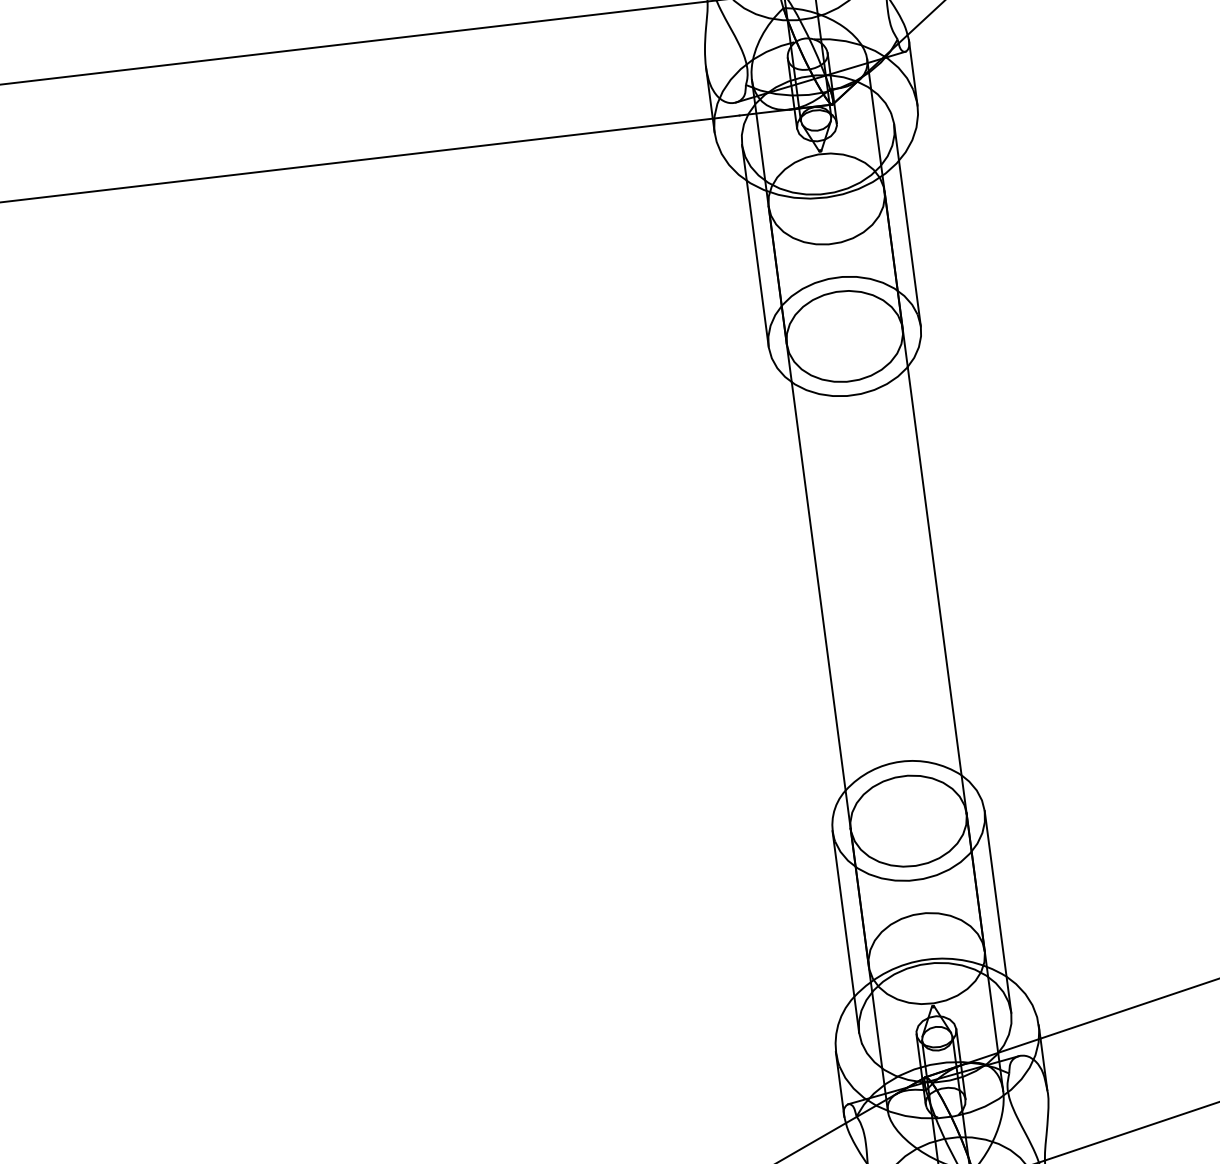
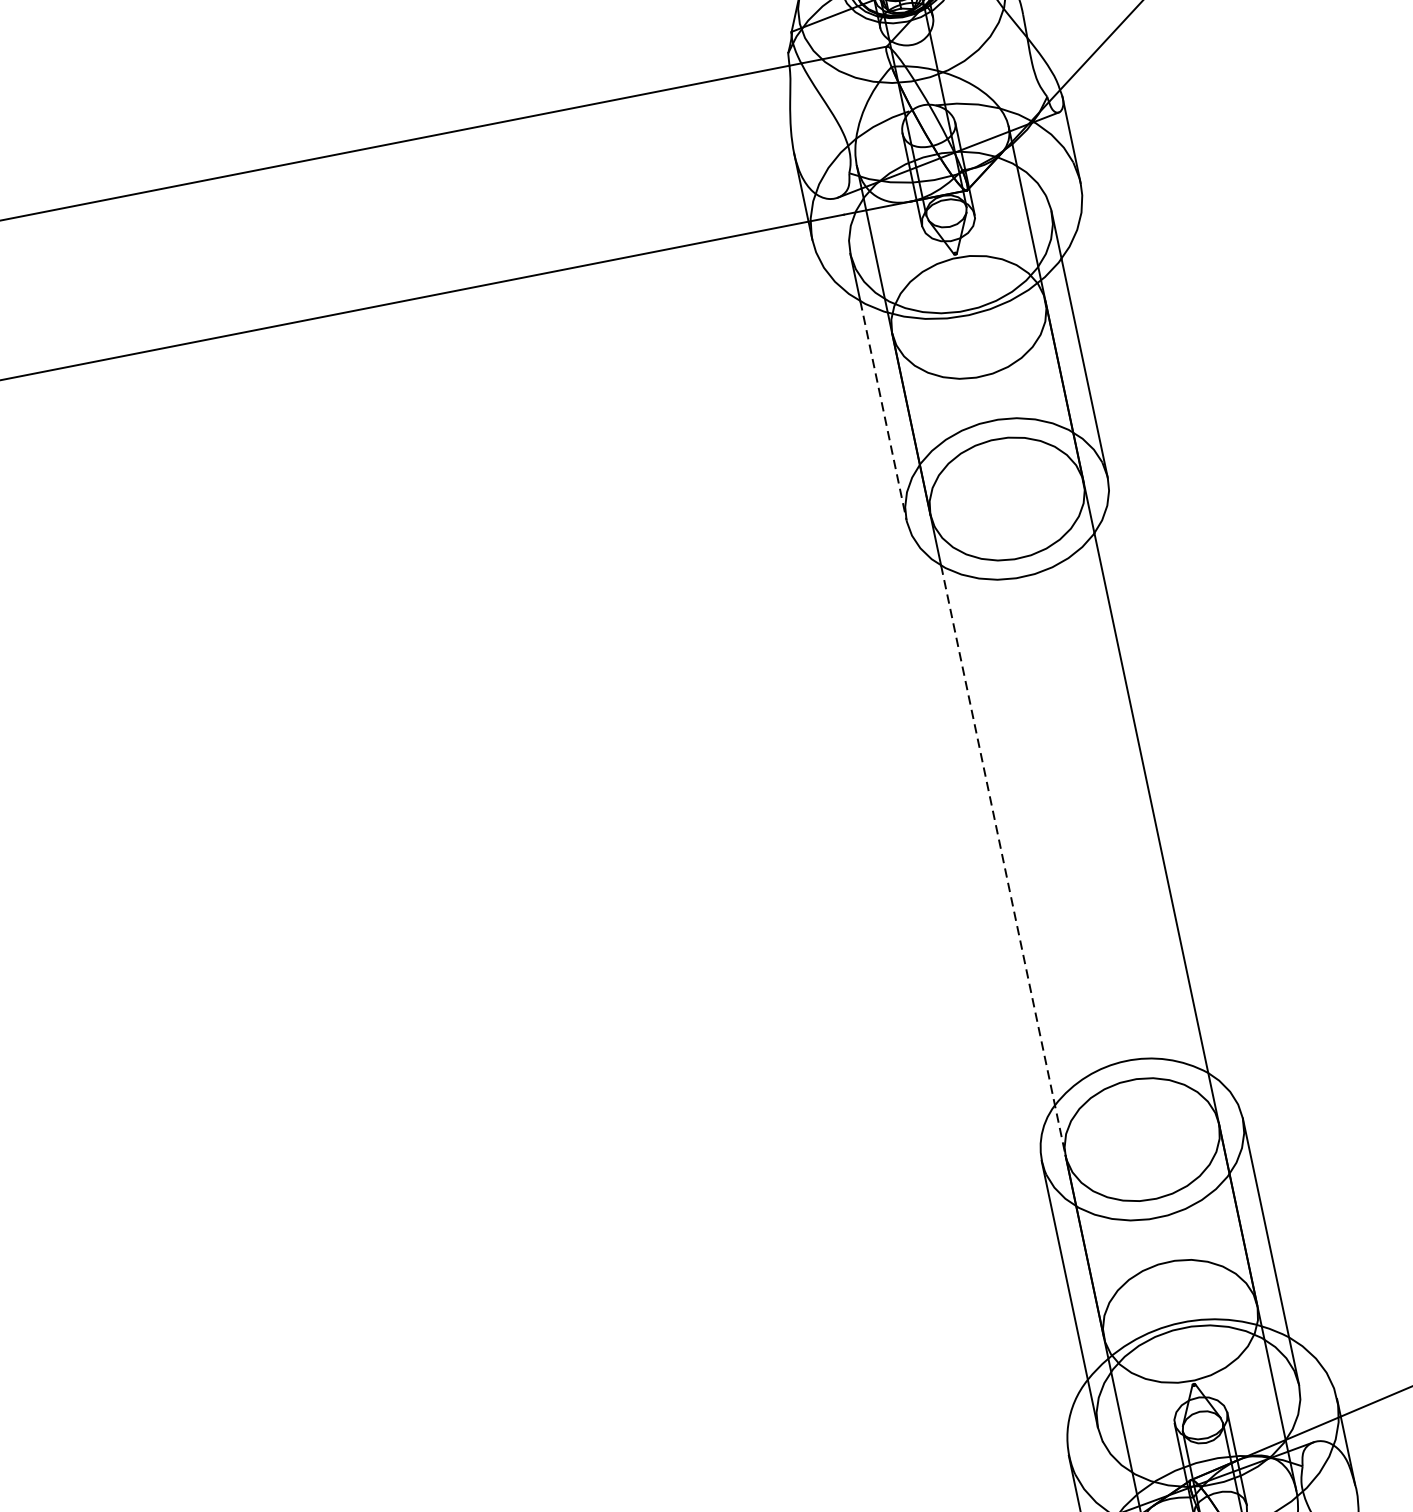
line: (757, 263) -> (883, 410), solid -> dashed
line: (821, 606) -> (1003, 861), solid -> dashed

